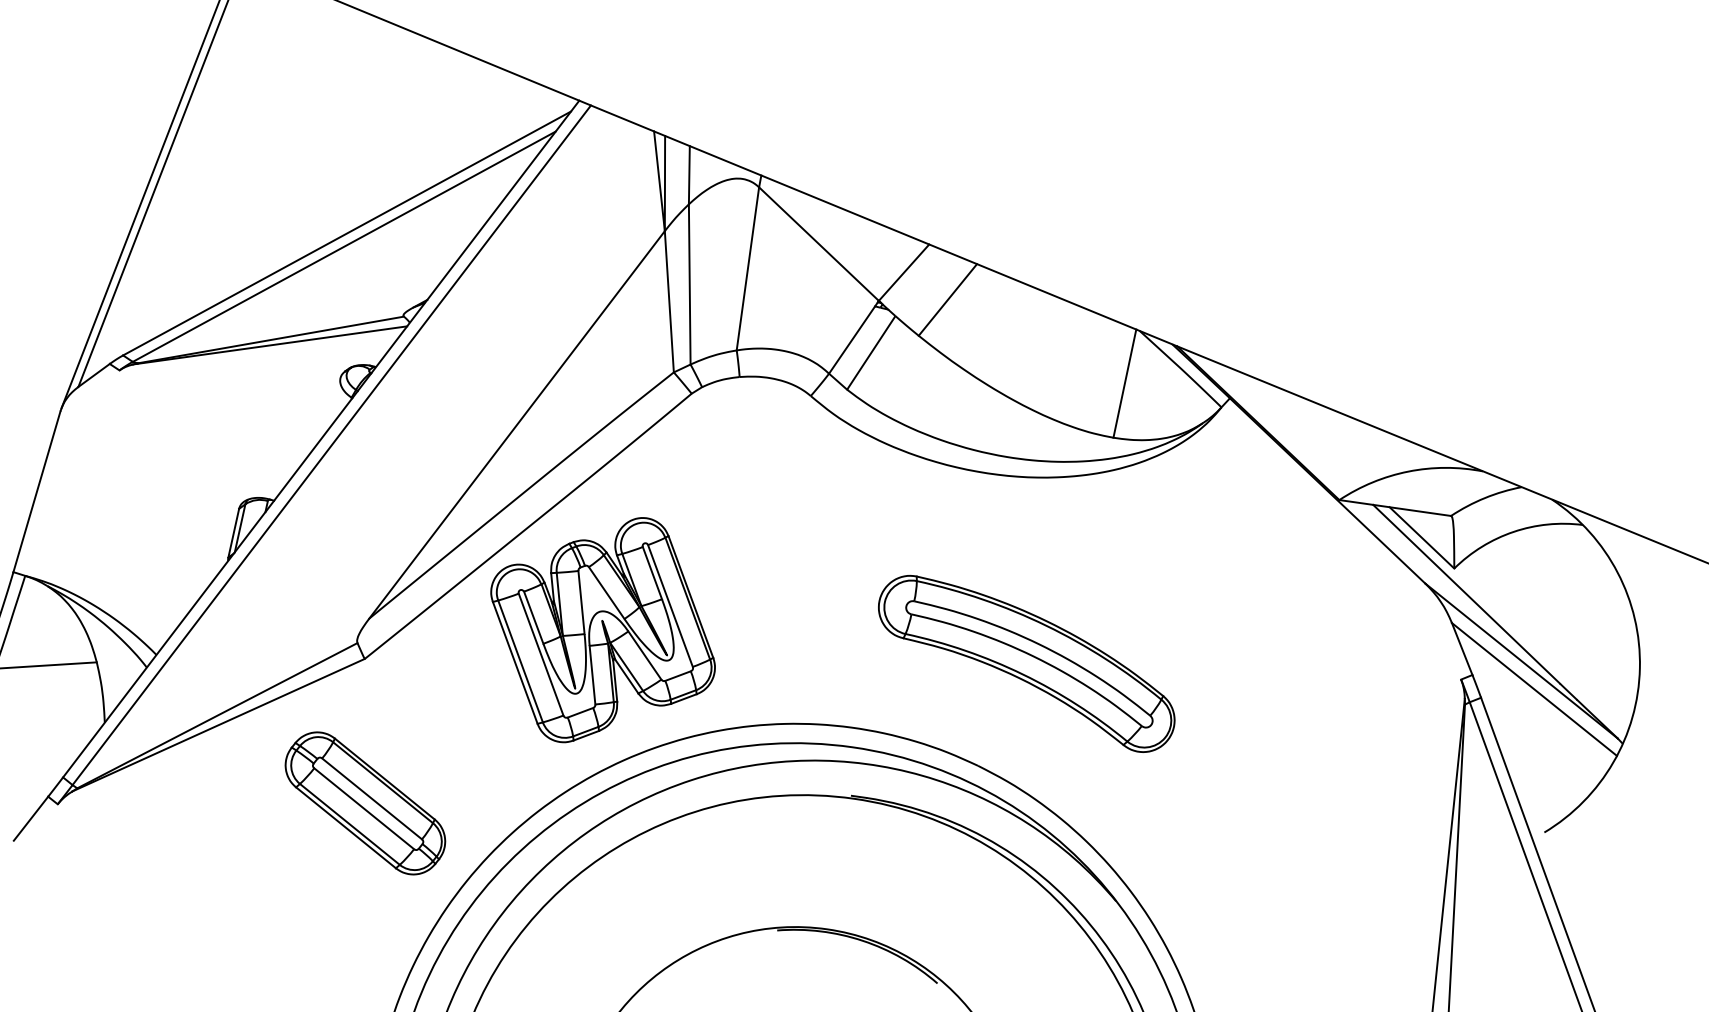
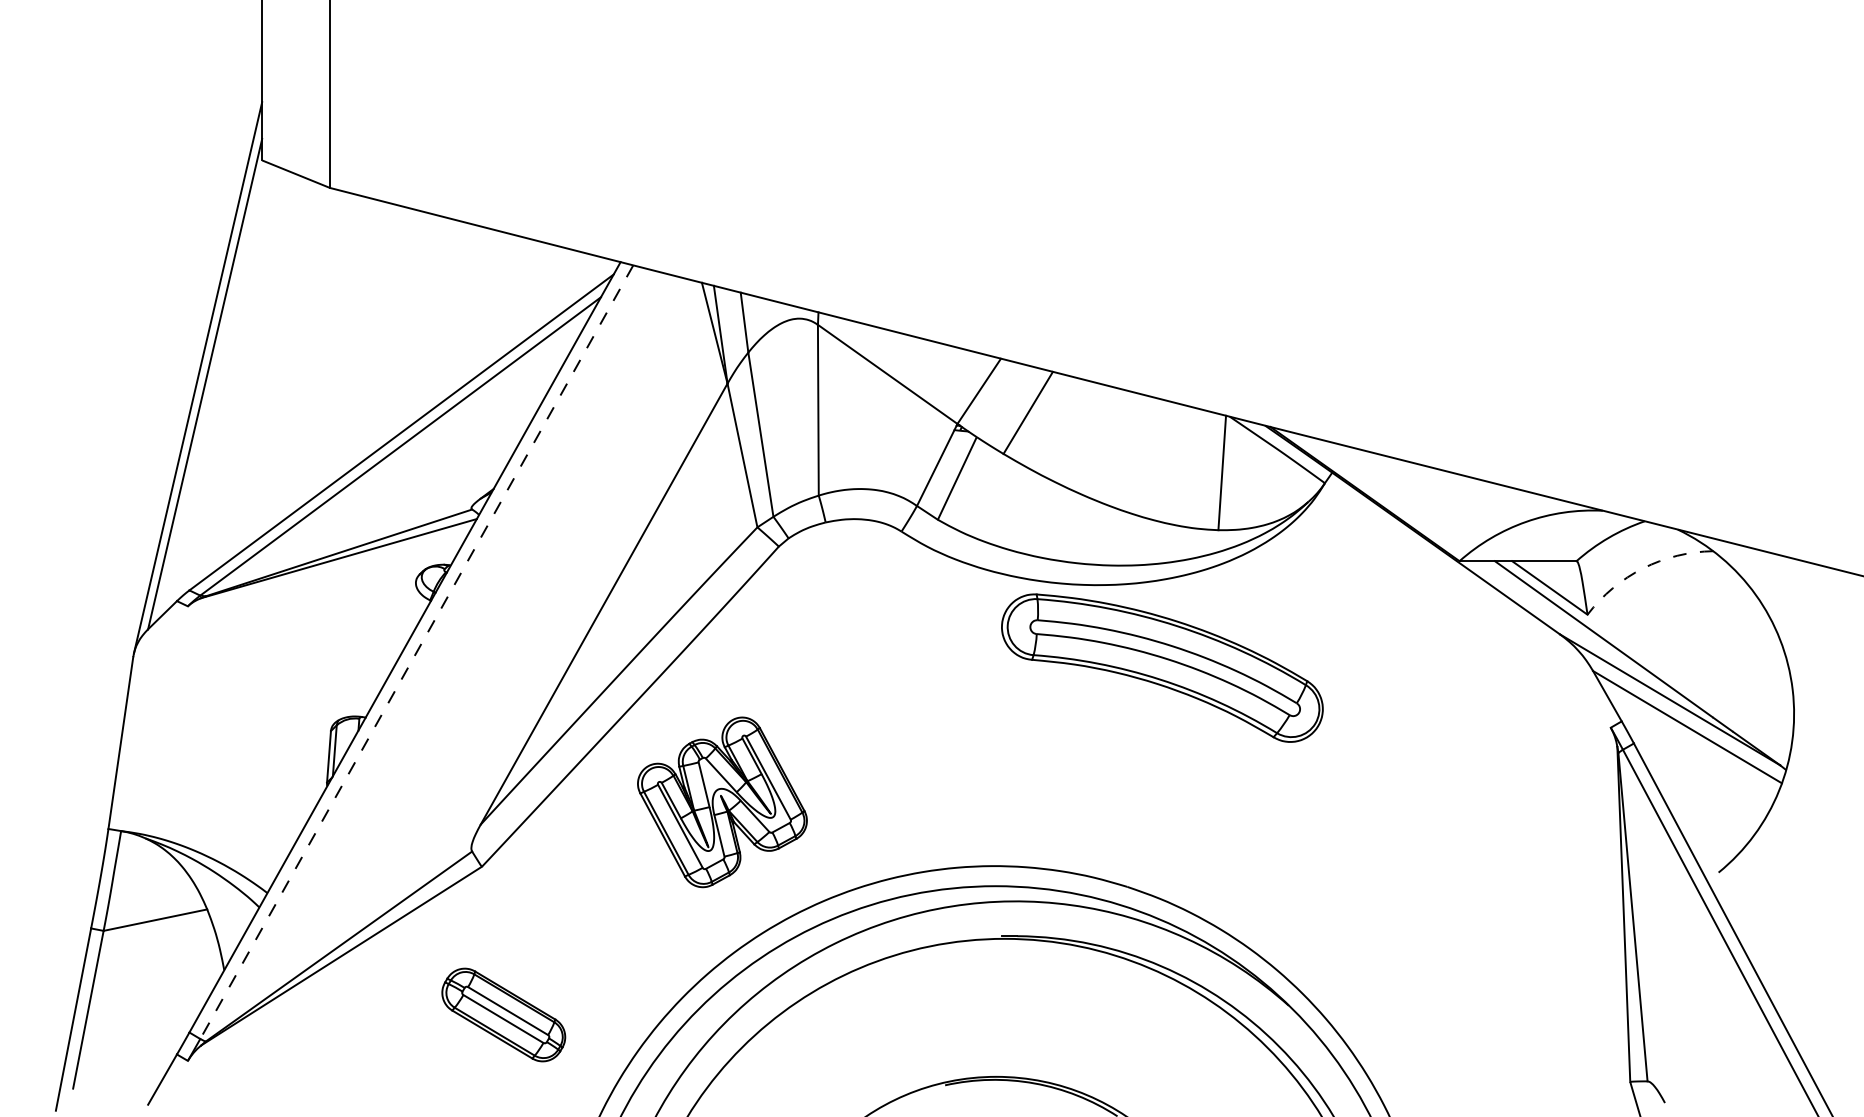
line: (331, 445) -> (416, 652), solid -> dashed
arc: (1514, 532) -> (1643, 568), solid -> dashed
part: (603, 630) -> (722, 802), size x0.7
part: (1026, 663) -> (1162, 667), moved
part: (365, 802) -> (503, 1014), size x0.7

